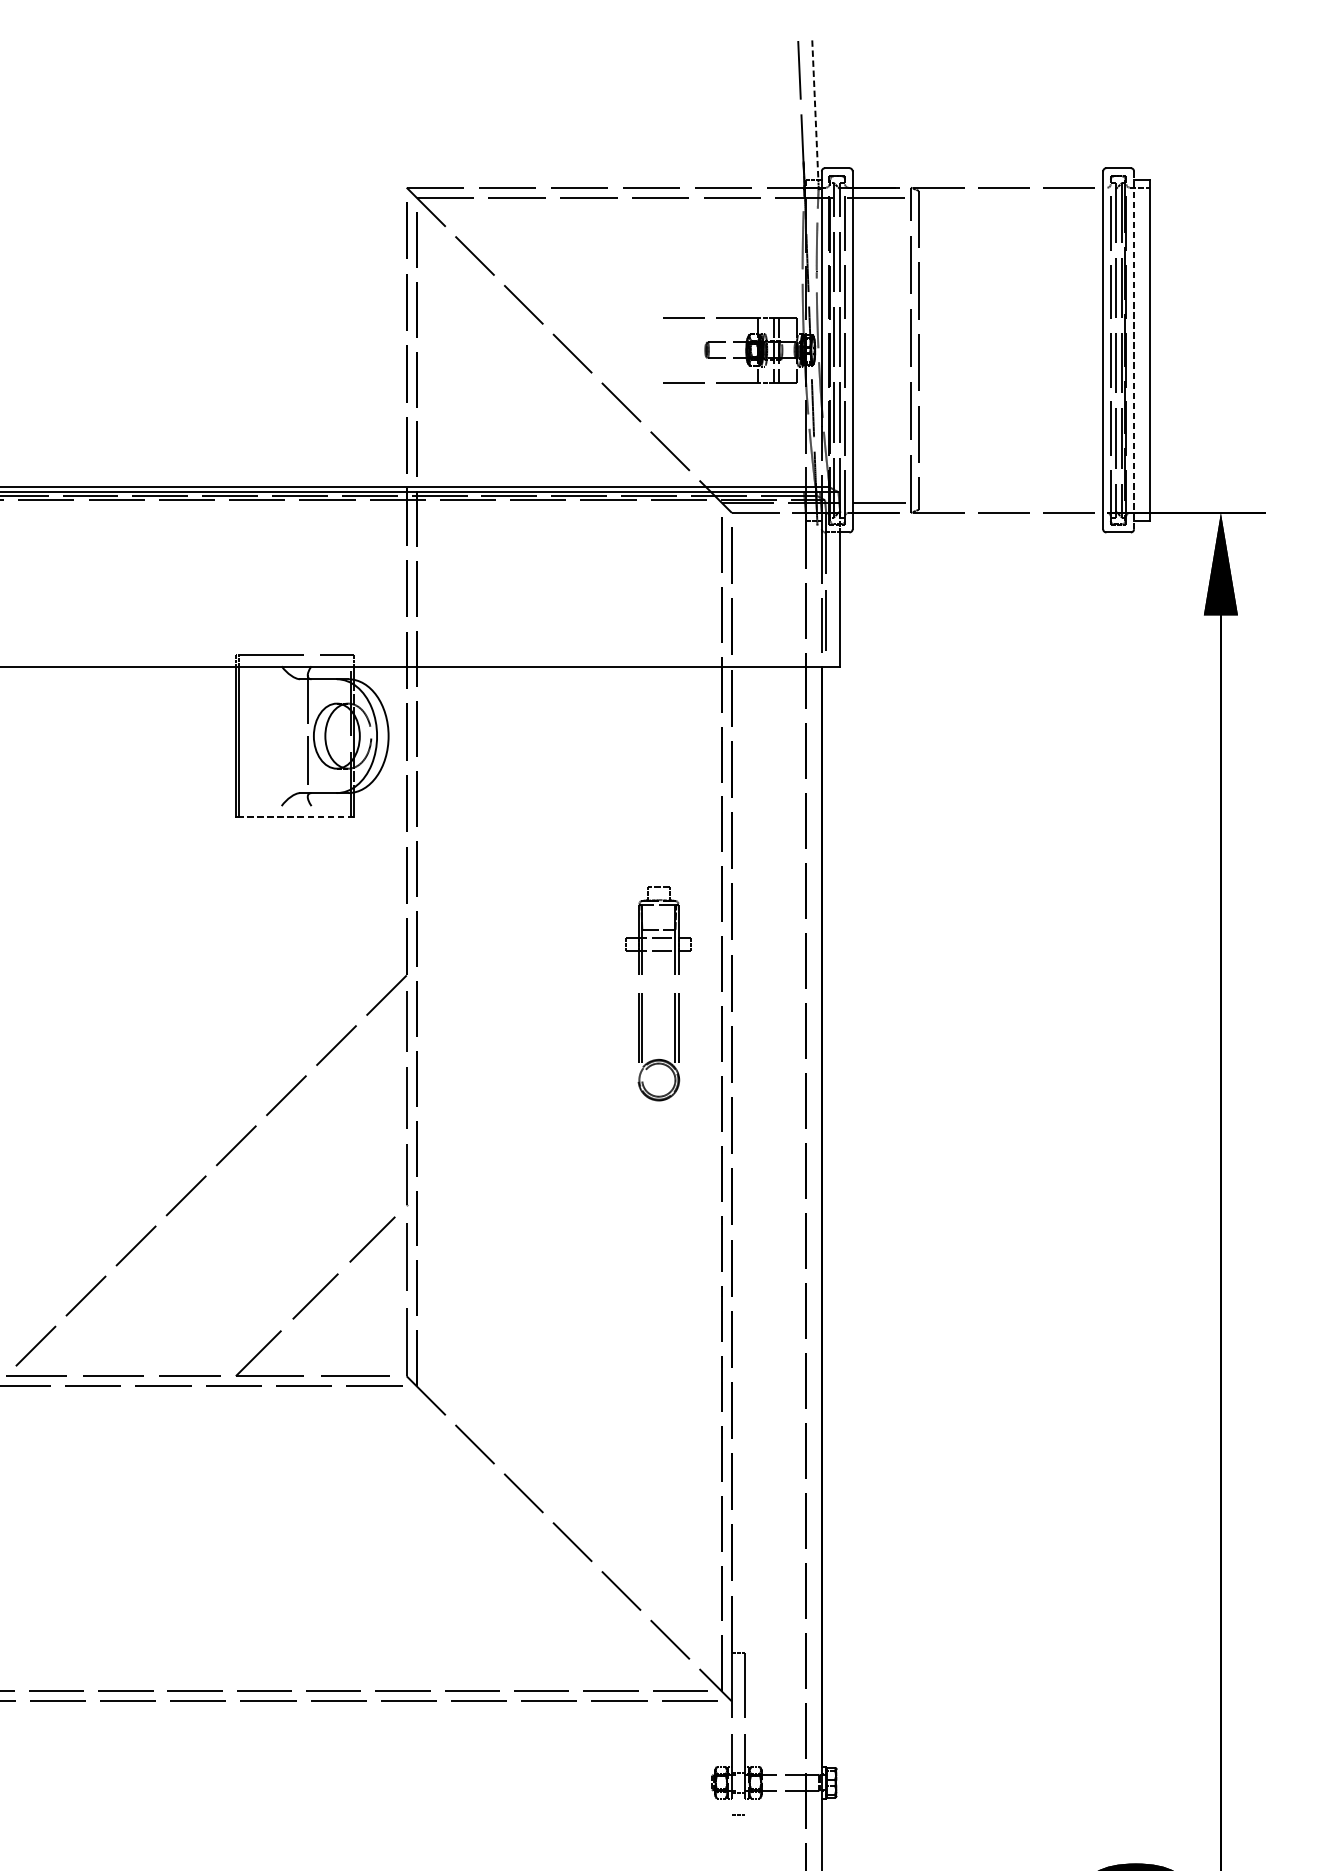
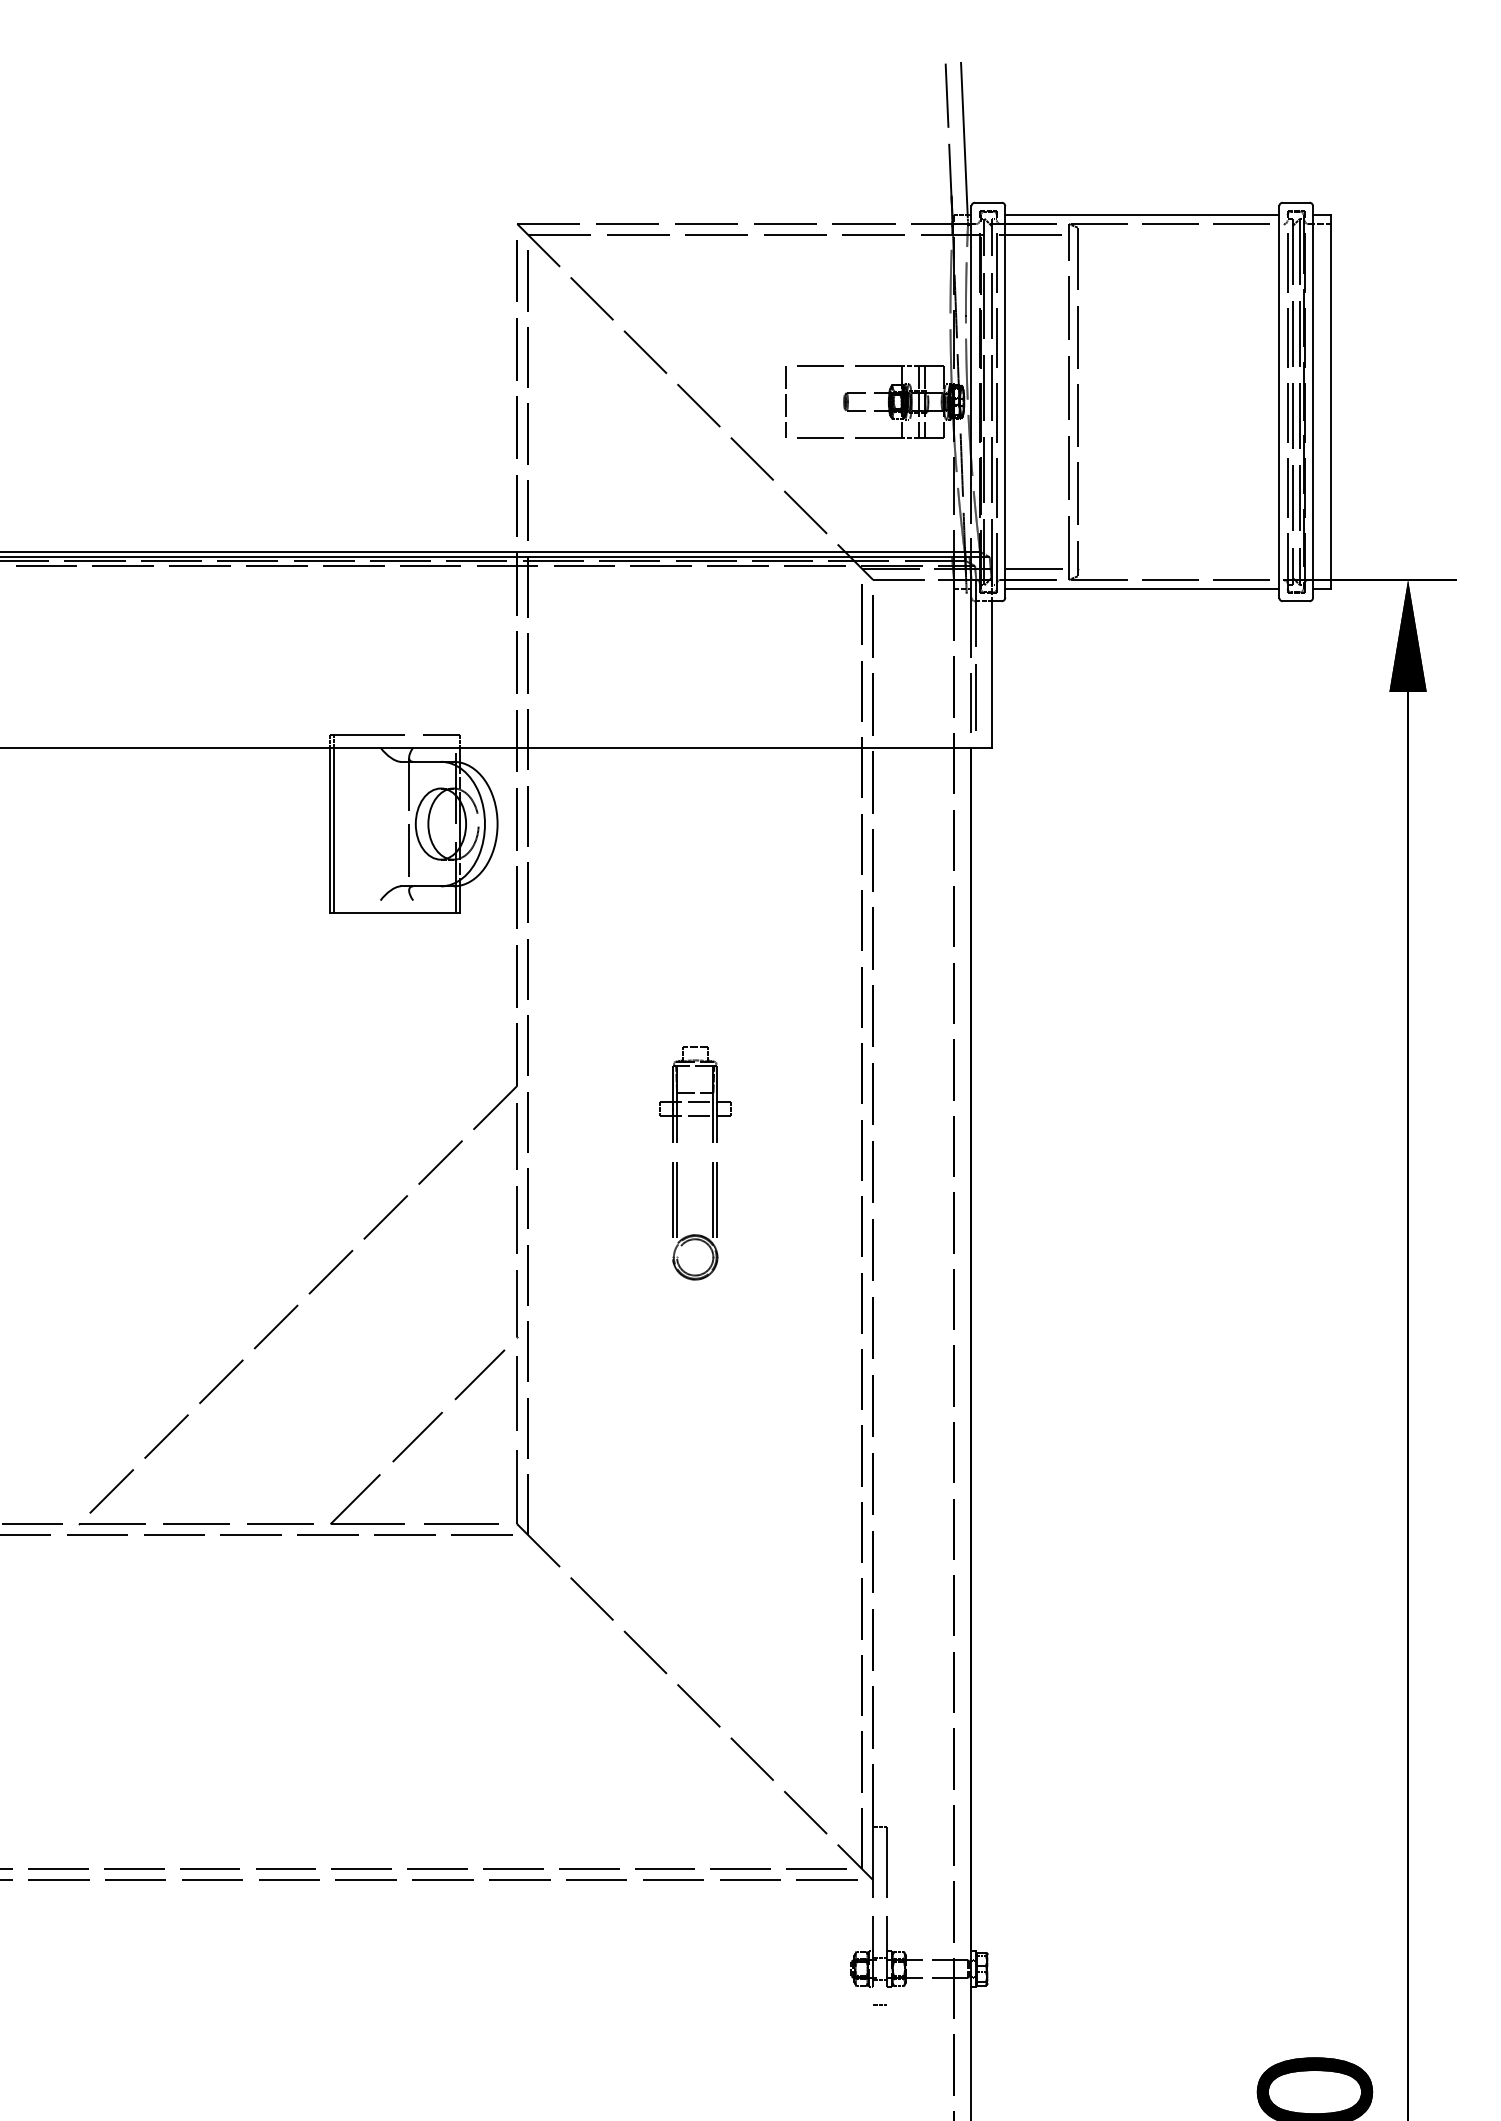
line: (815, 110) -> (964, 139), dashed -> solid
line: (978, 179) -> (1142, 215), added
line: (651, 349) -> (785, 401), added
line: (1134, 350) -> (1313, 402), dashed -> solid
line: (978, 520) -> (1142, 588), added
line: (296, 817) -> (396, 913), dashed -> solid
part: (674, 994) -> (712, 1163), moved

